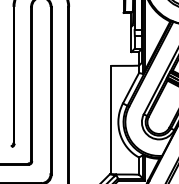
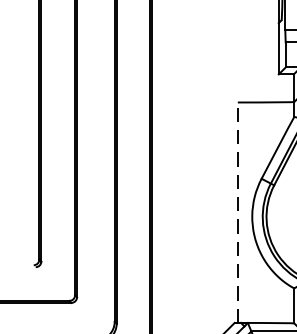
line: (111, 119) -> (238, 211), solid -> dashed

